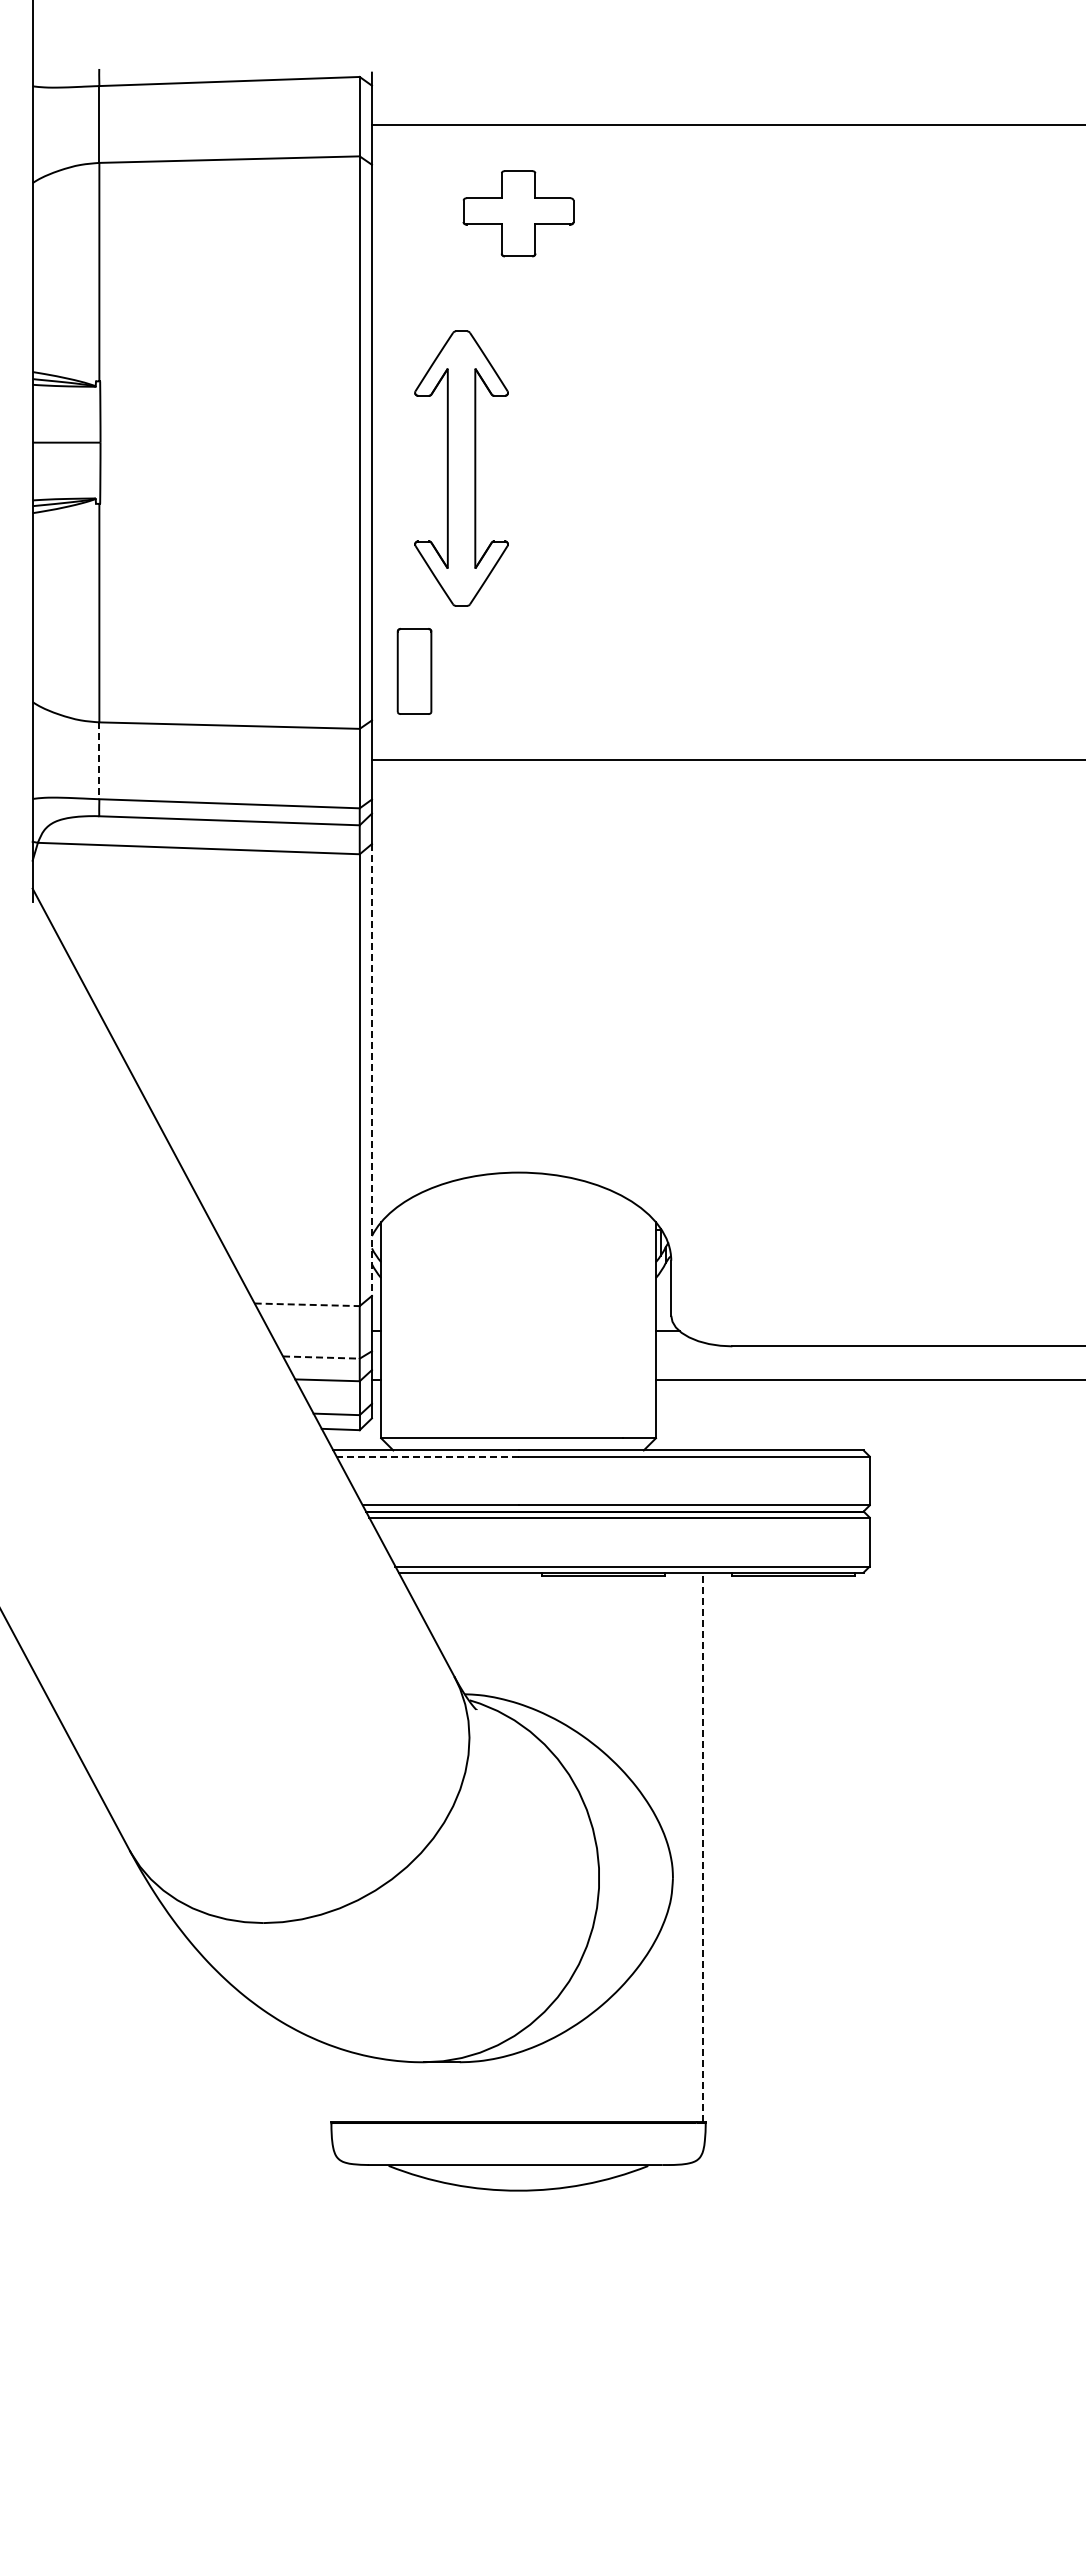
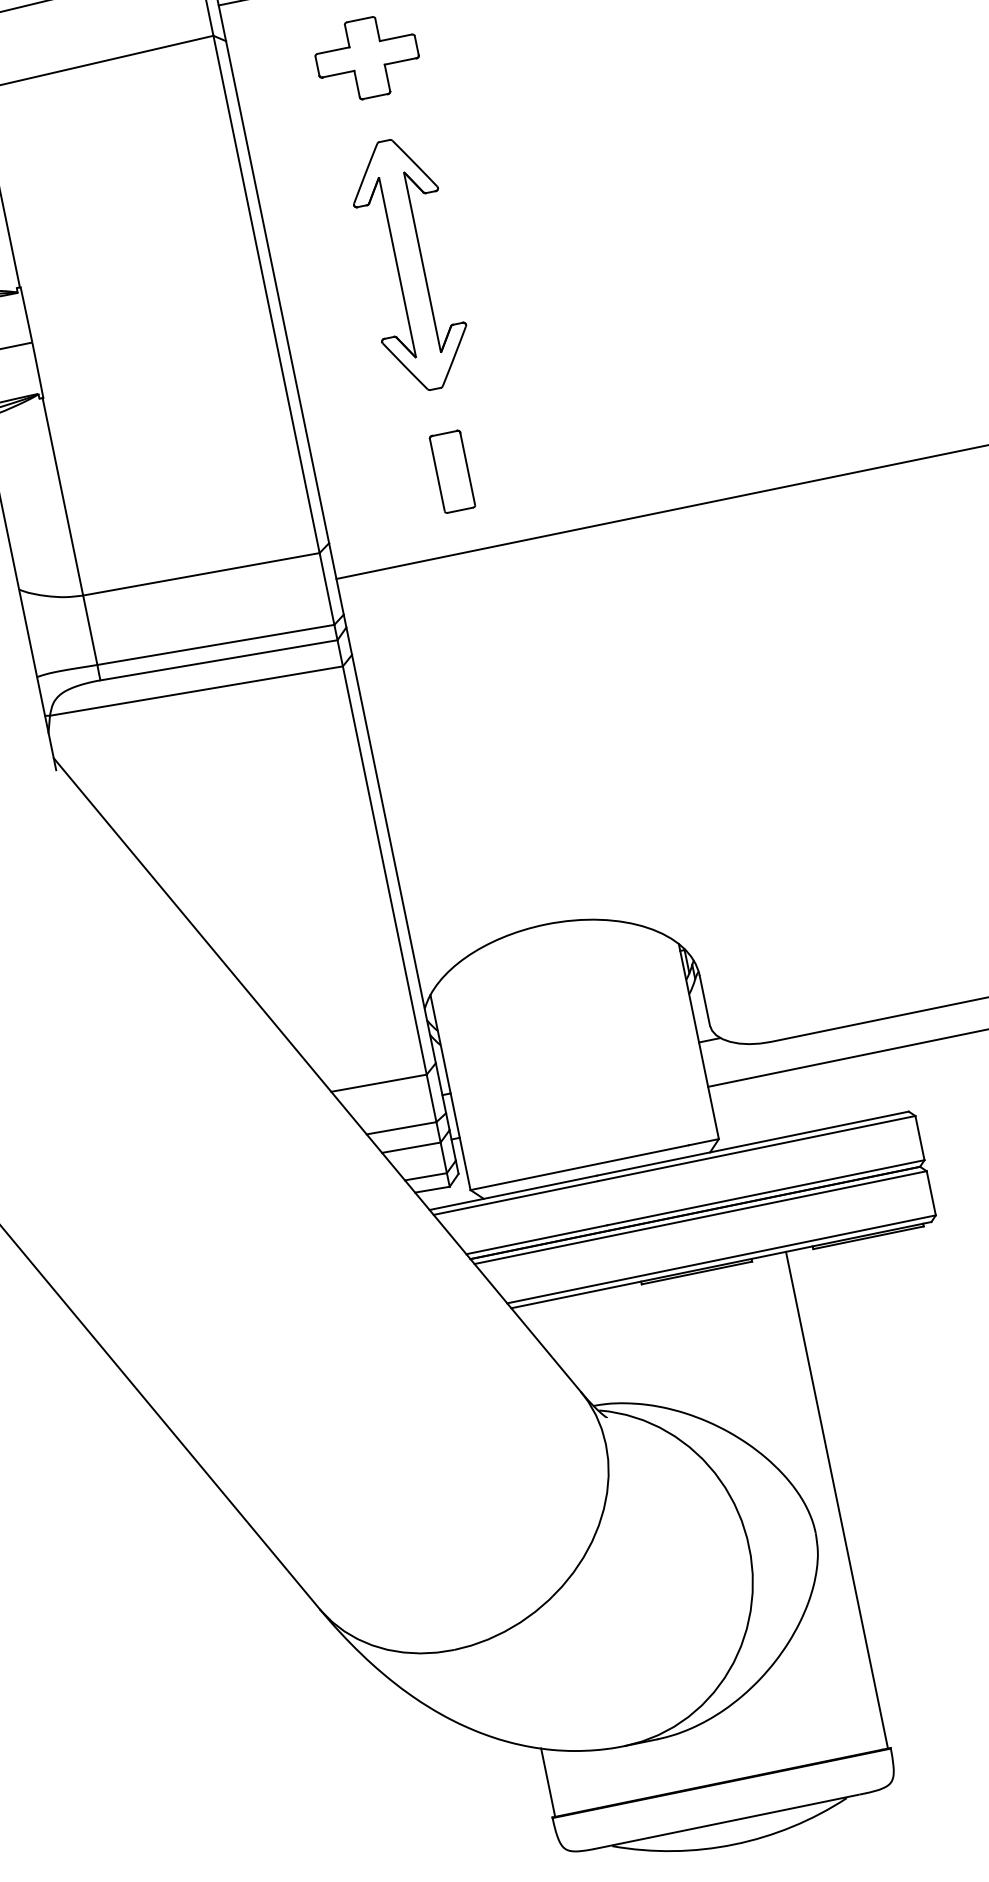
part: (461, 468) -> (409, 264), moved
part: (414, 671) -> (452, 471), moved
line: (99, 761) -> (90, 630), dashed -> solid
line: (371, 1069) -> (393, 858), dashed -> solid
line: (307, 1304) -> (379, 1082), dashed -> solid
line: (321, 1357) -> (401, 1128), dashed -> solid
line: (427, 1456) -> (515, 1197), dashed -> solid
line: (702, 1847) -> (836, 1500), dashed -> solid
line: (334, 2084) -> (548, 1782), added

